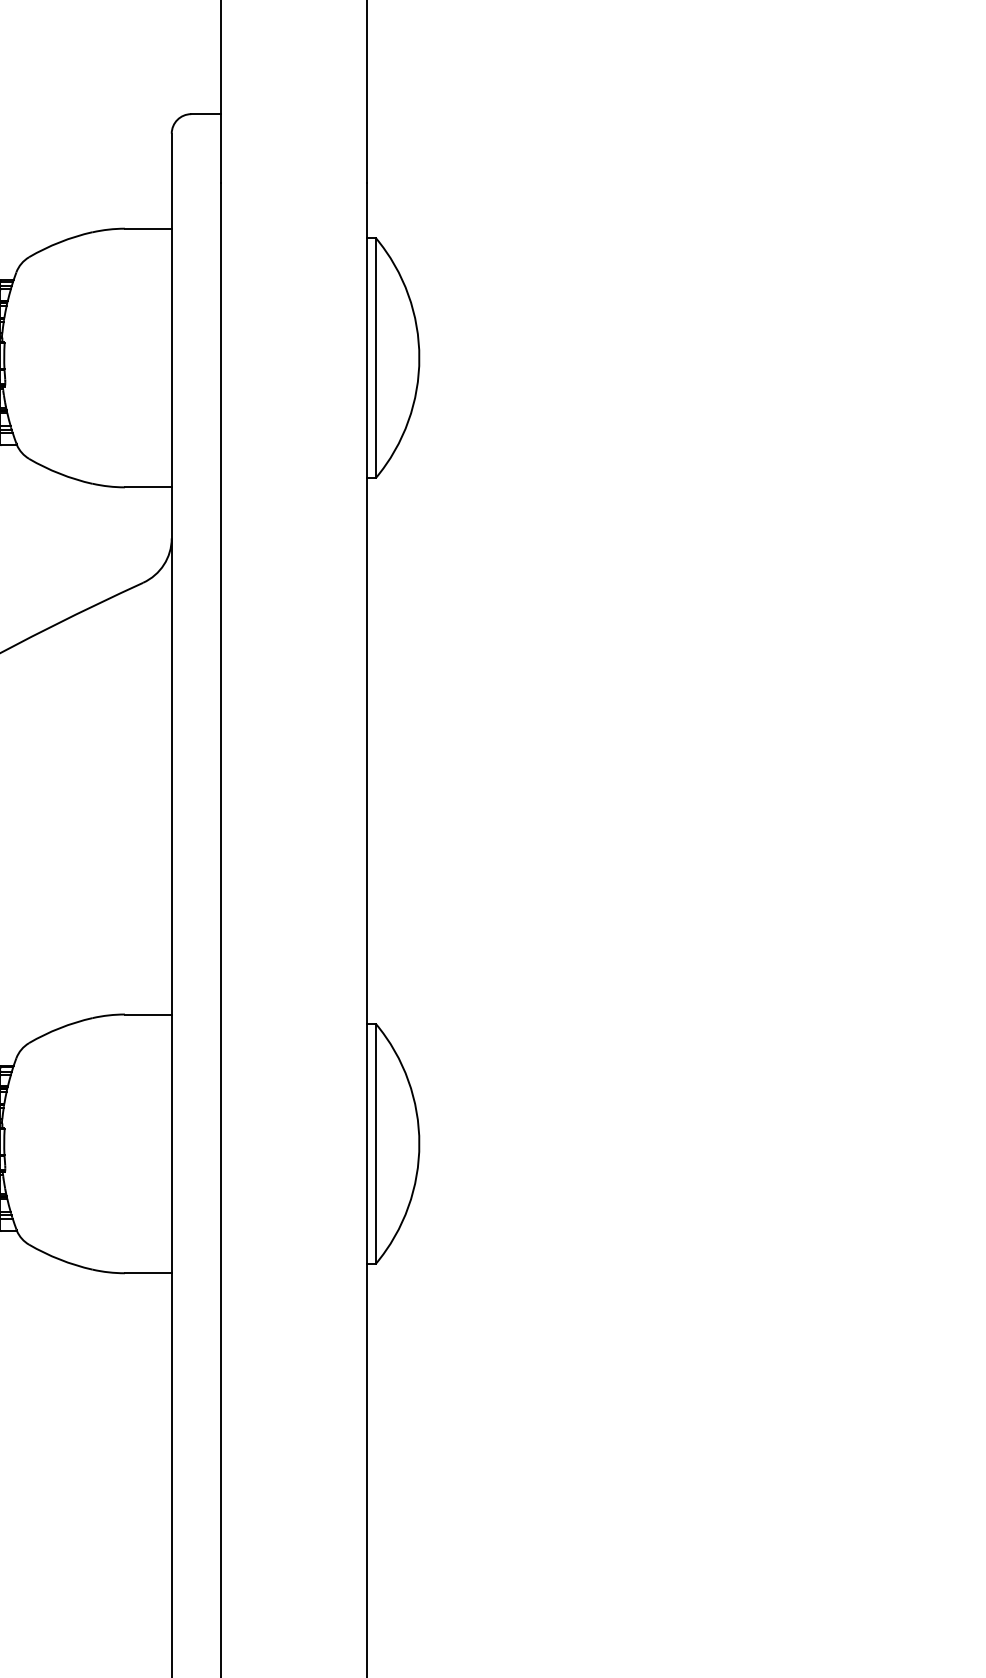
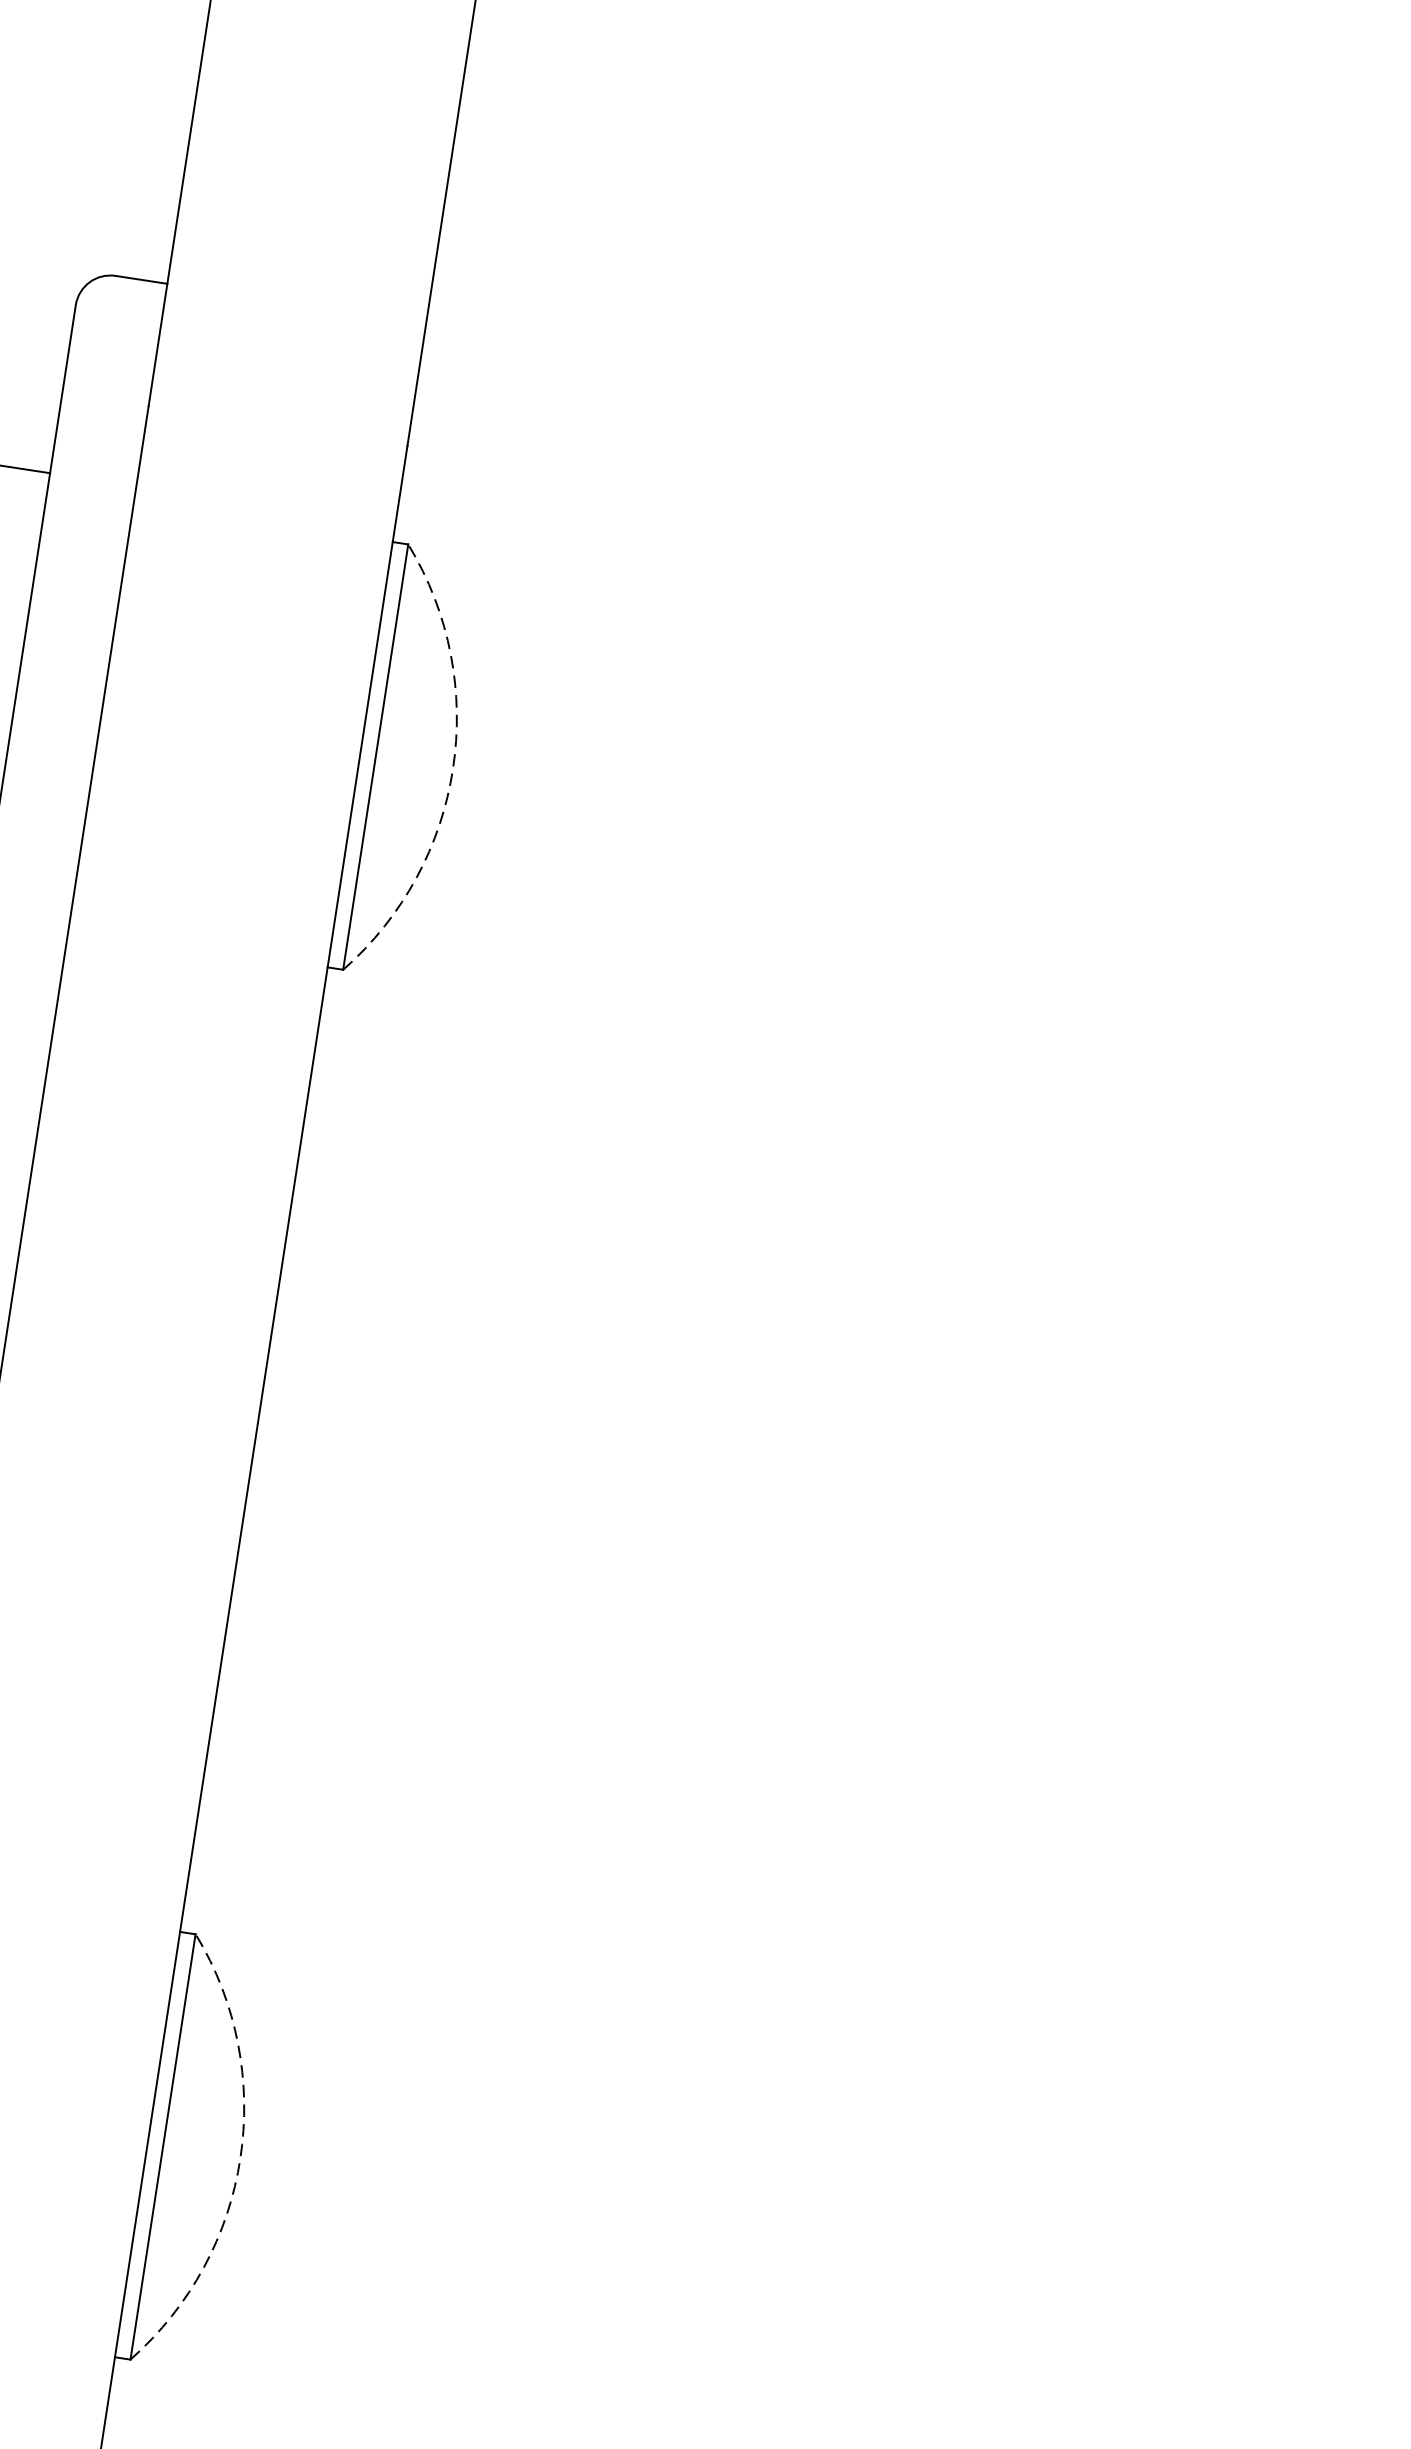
arc: (419, 358) -> (453, 769), solid -> dashed
arc: (419, 1143) -> (240, 2158), solid -> dashed

